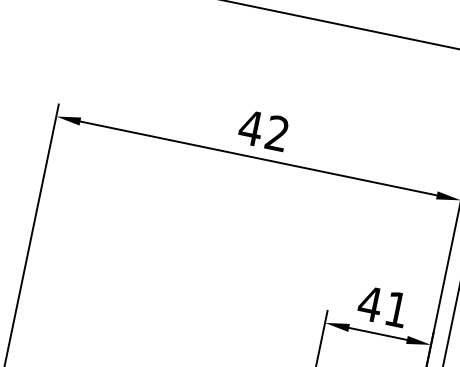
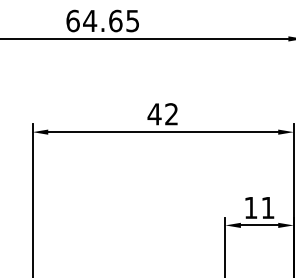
text: (369, 303) -> (250, 207), 41 -> 11

